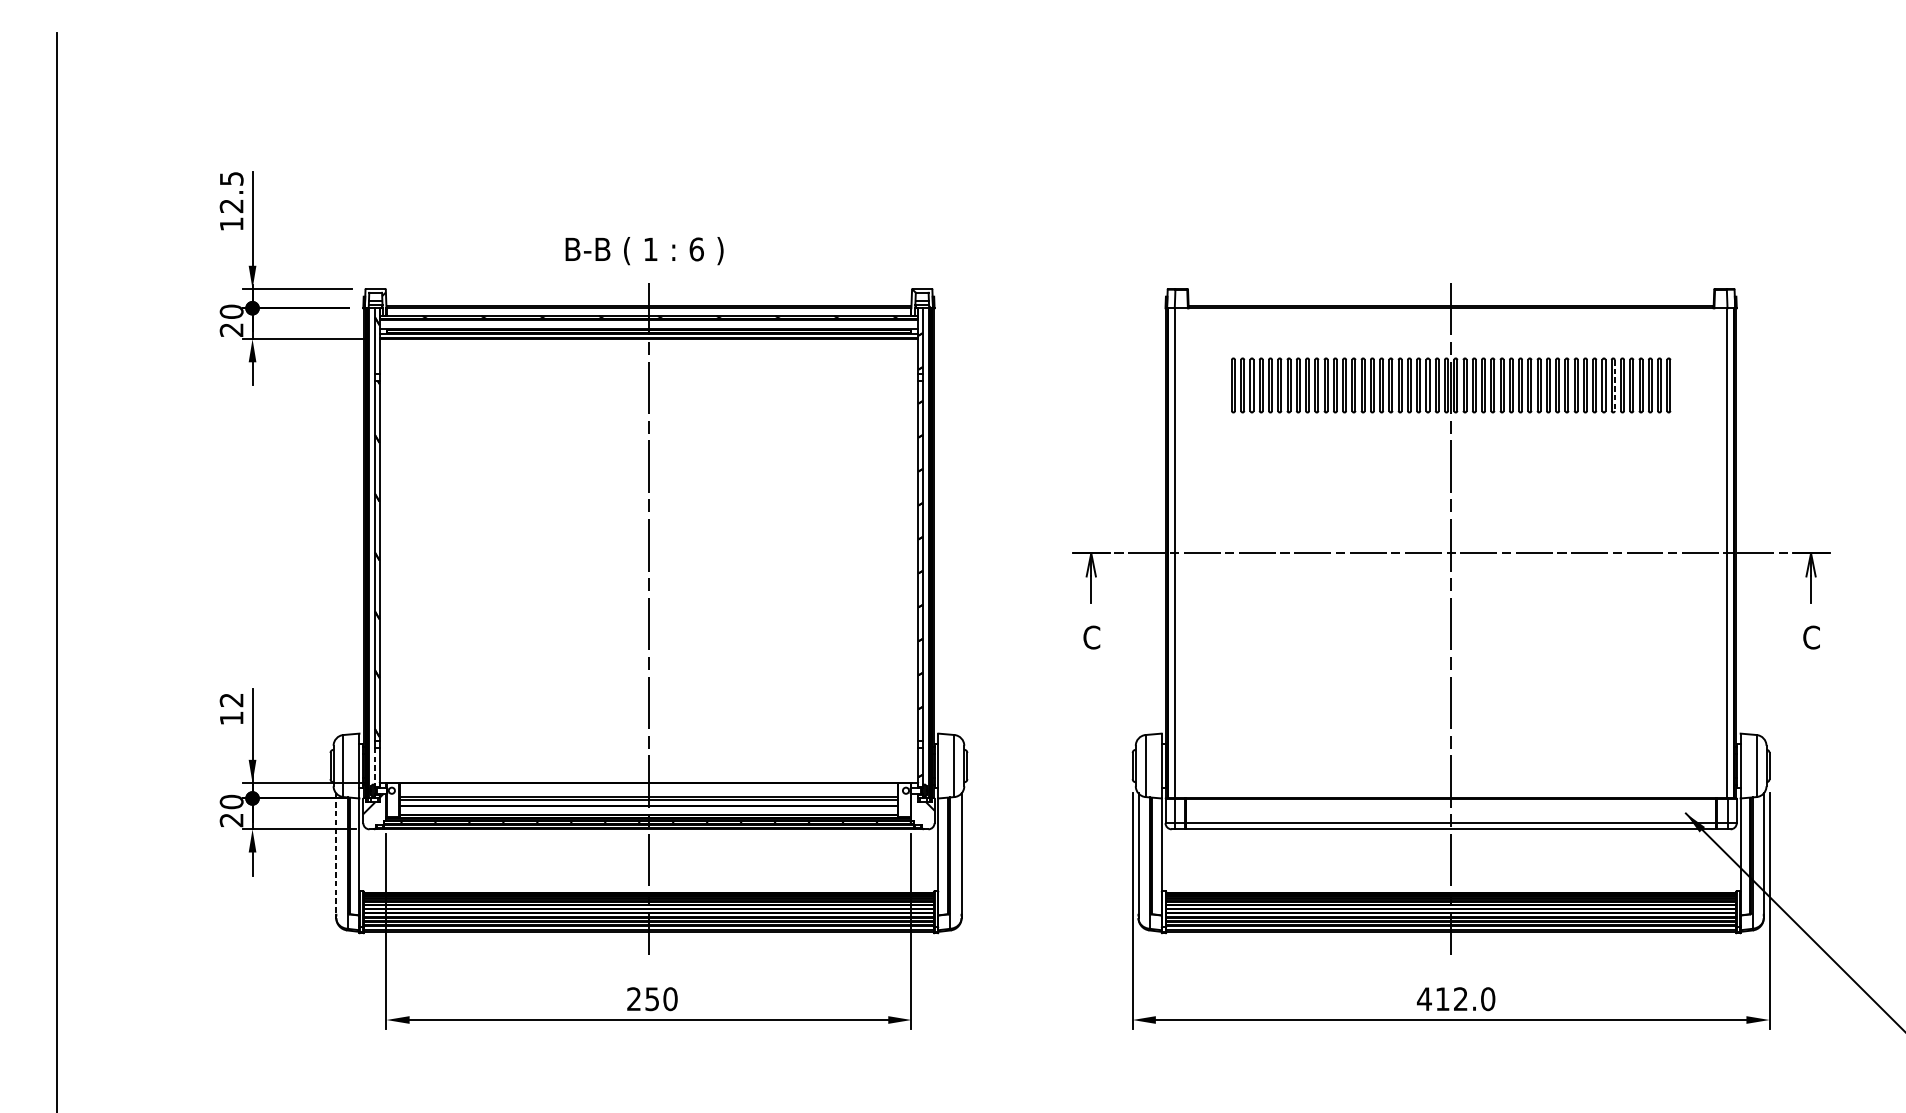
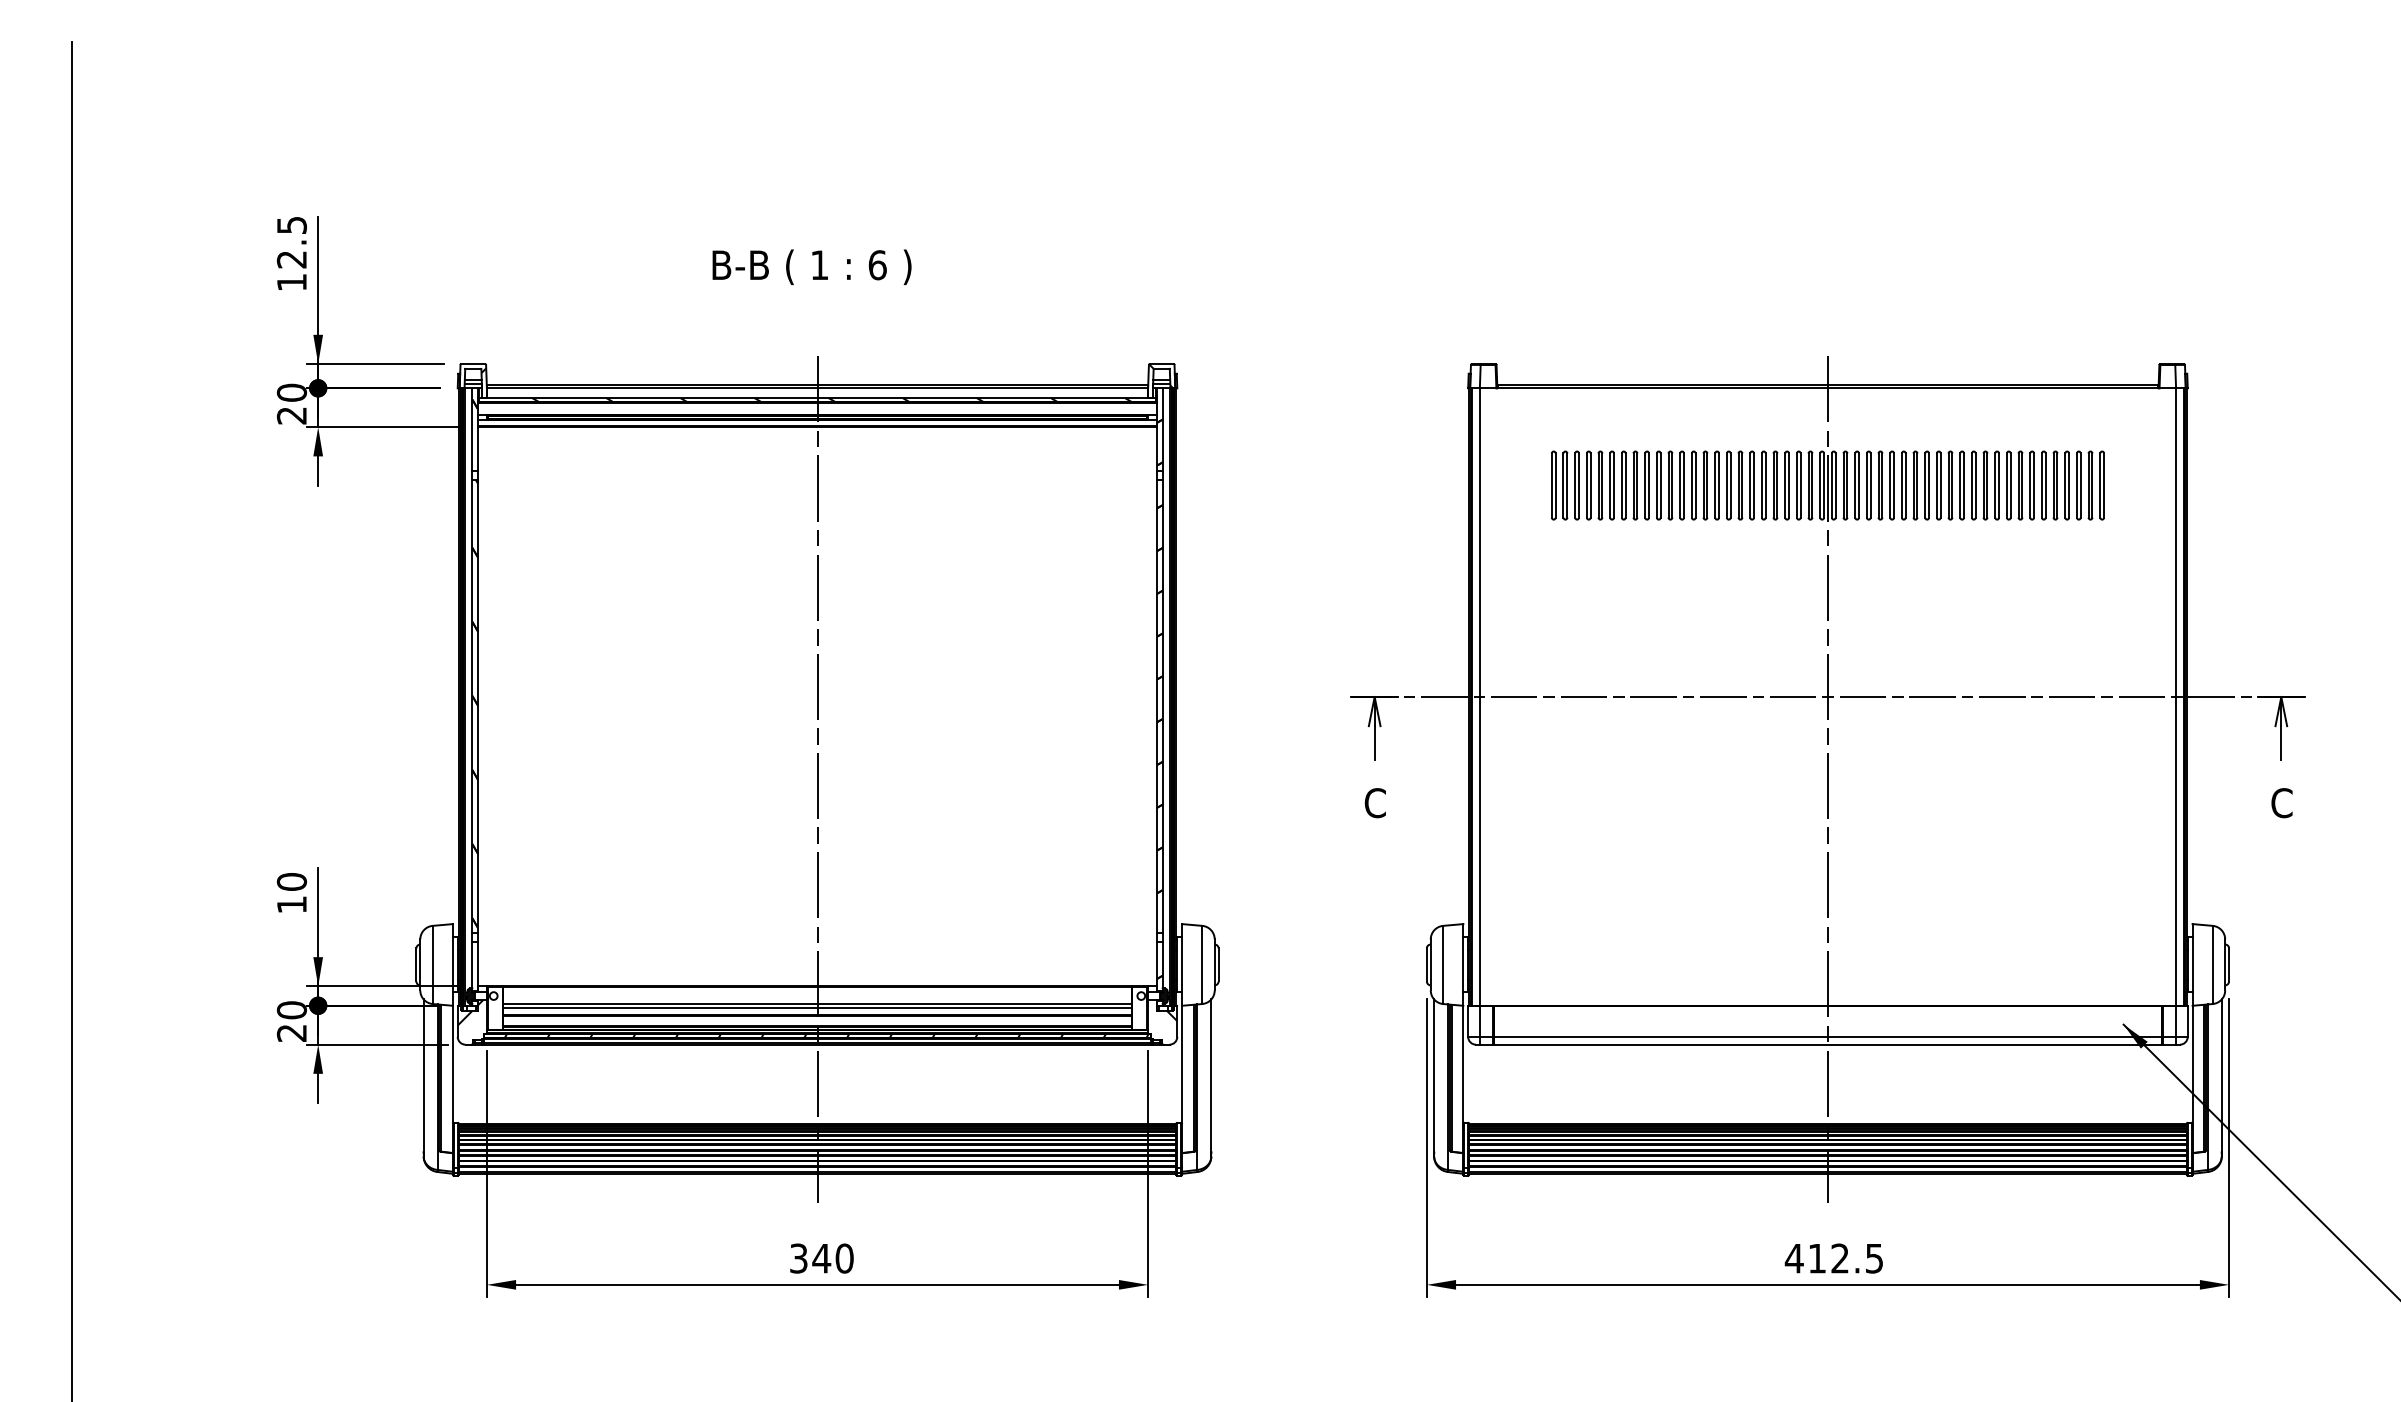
text: (644, 250) -> (811, 266), moved
line: (1615, 386) -> (2034, 486), dashed -> solid
text: (231, 699) -> (291, 881), 12 -> 10
line: (375, 766) -> (472, 965), dashed -> solid
line: (336, 853) -> (423, 1075), dashed -> solid
text: (643, 999) -> (810, 1258), 250 -> 340
text: (1488, 999) -> (1874, 1258), 412.0 -> 412.5

